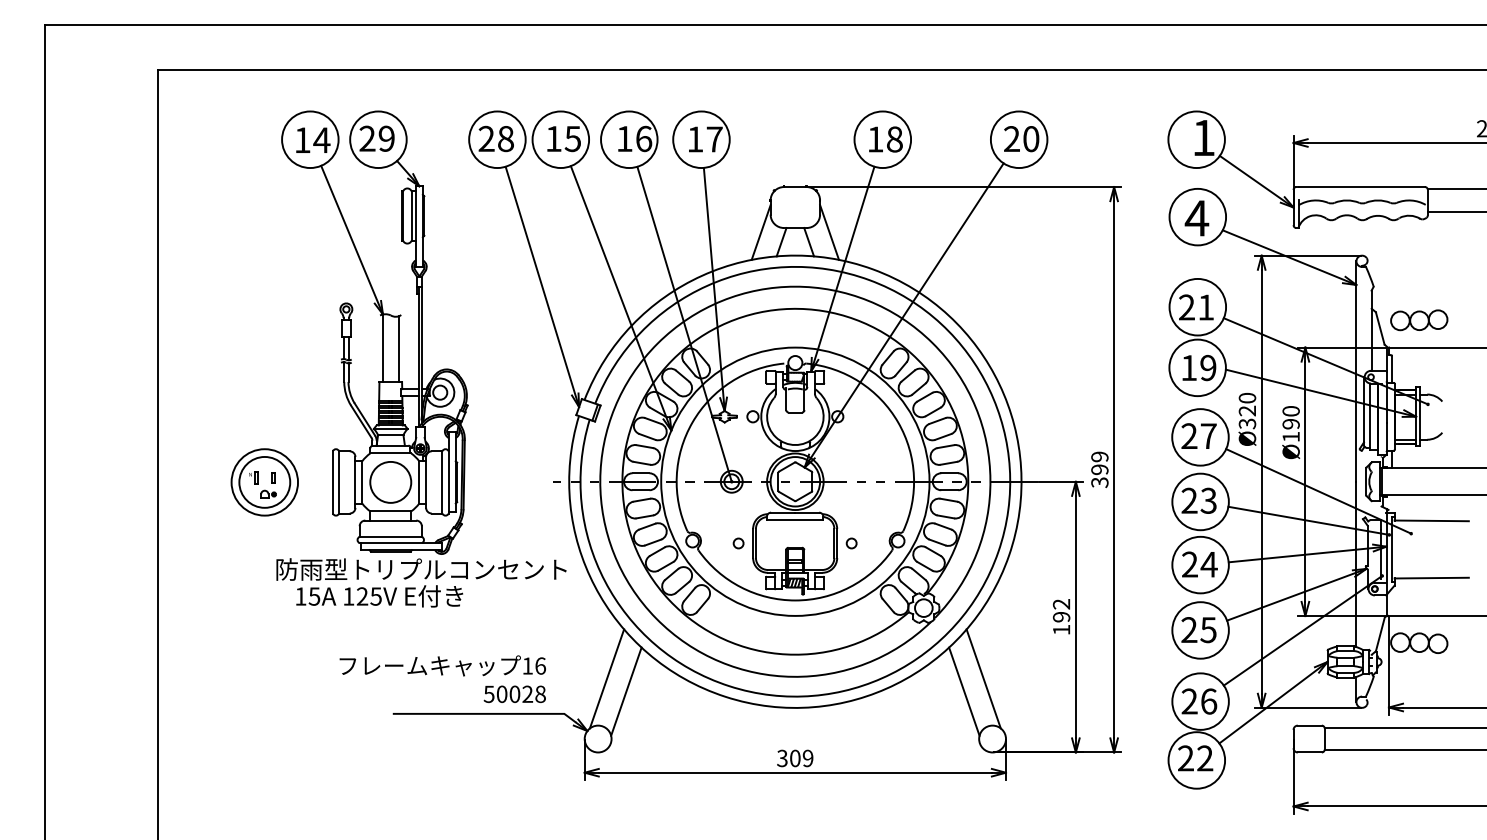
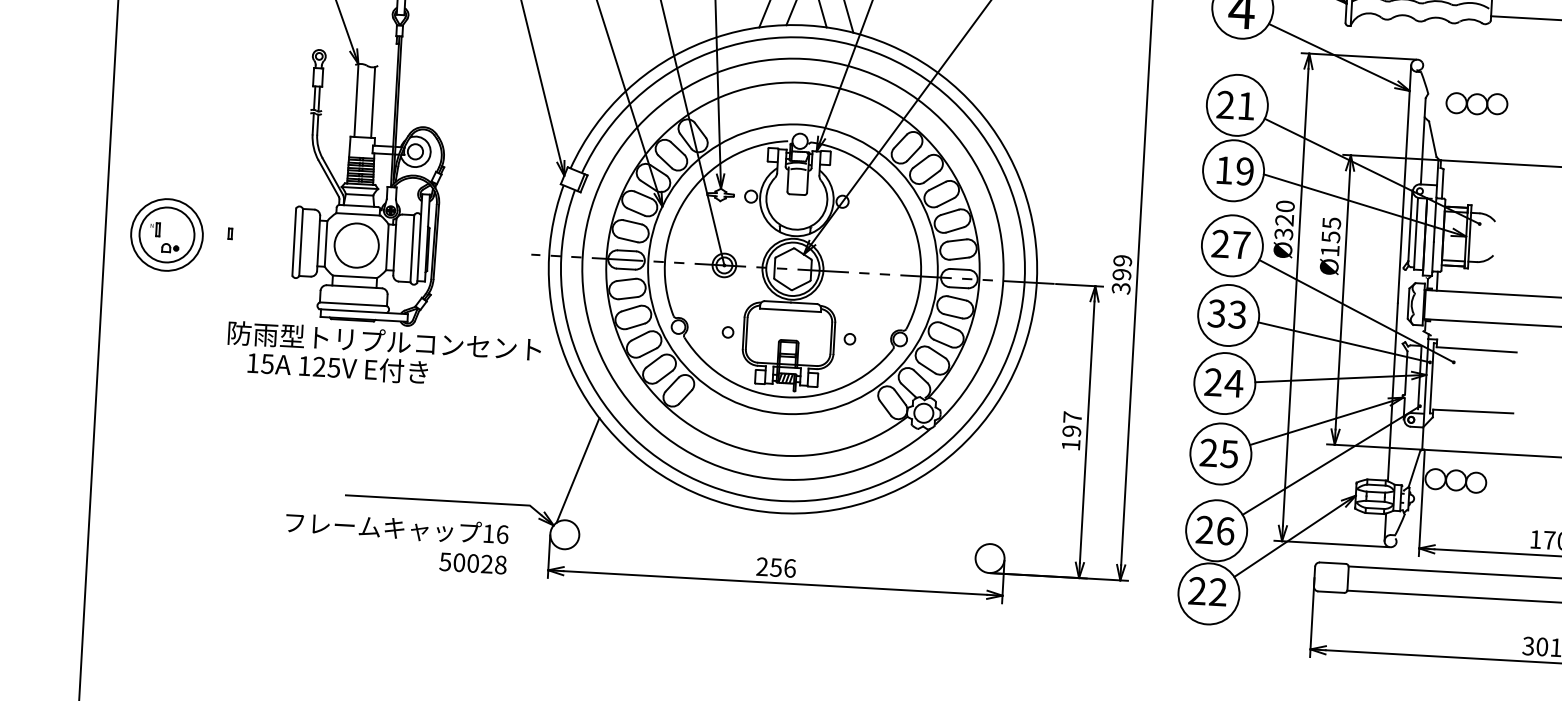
part: (1419, 320) -> (1477, 103), moved
text: (1290, 417) -> (1330, 229), Ø190 -> Ø155
part: (264, 482) -> (166, 235), moved
text: (1189, 500) -> (1216, 313), 23 -> 33
text: (1061, 604) -> (1072, 417), 192 -> 197
text: (442, 678) -> (396, 542), moved
line: (983, 678) -> (983, 492), removed
line: (626, 691) -> (598, 485), removed
line: (964, 691) -> (962, 505), removed
text: (795, 758) -> (776, 567), 309 -> 256

